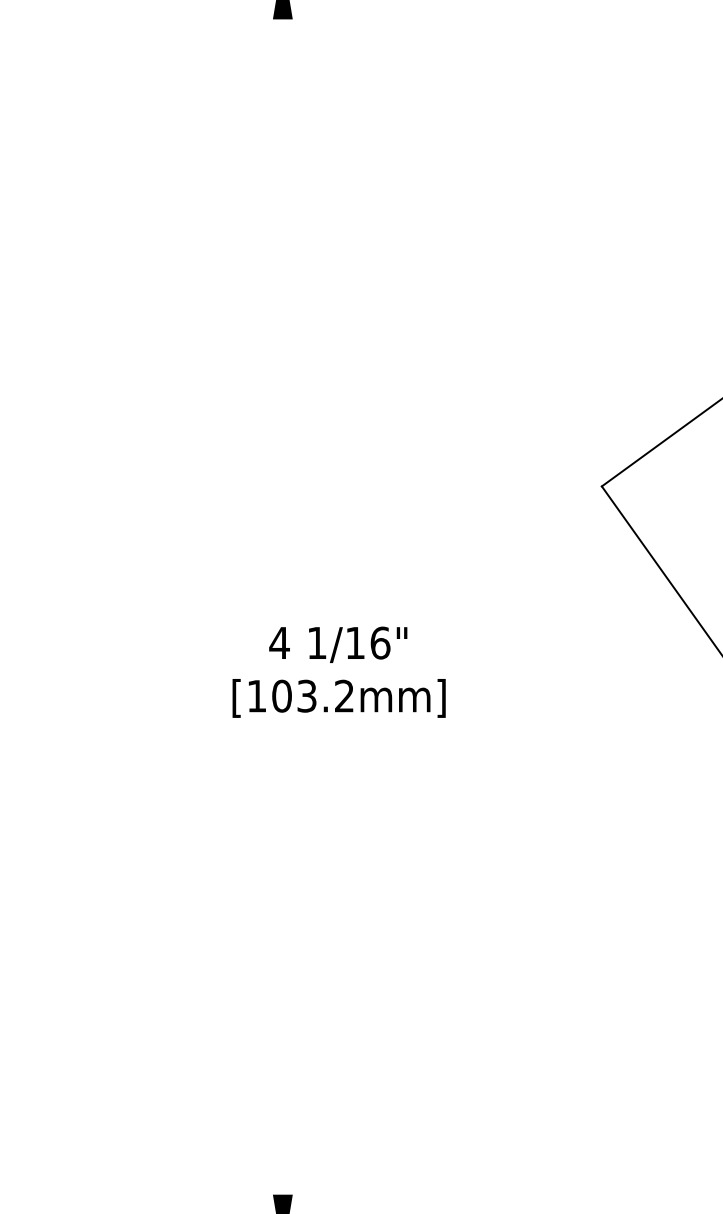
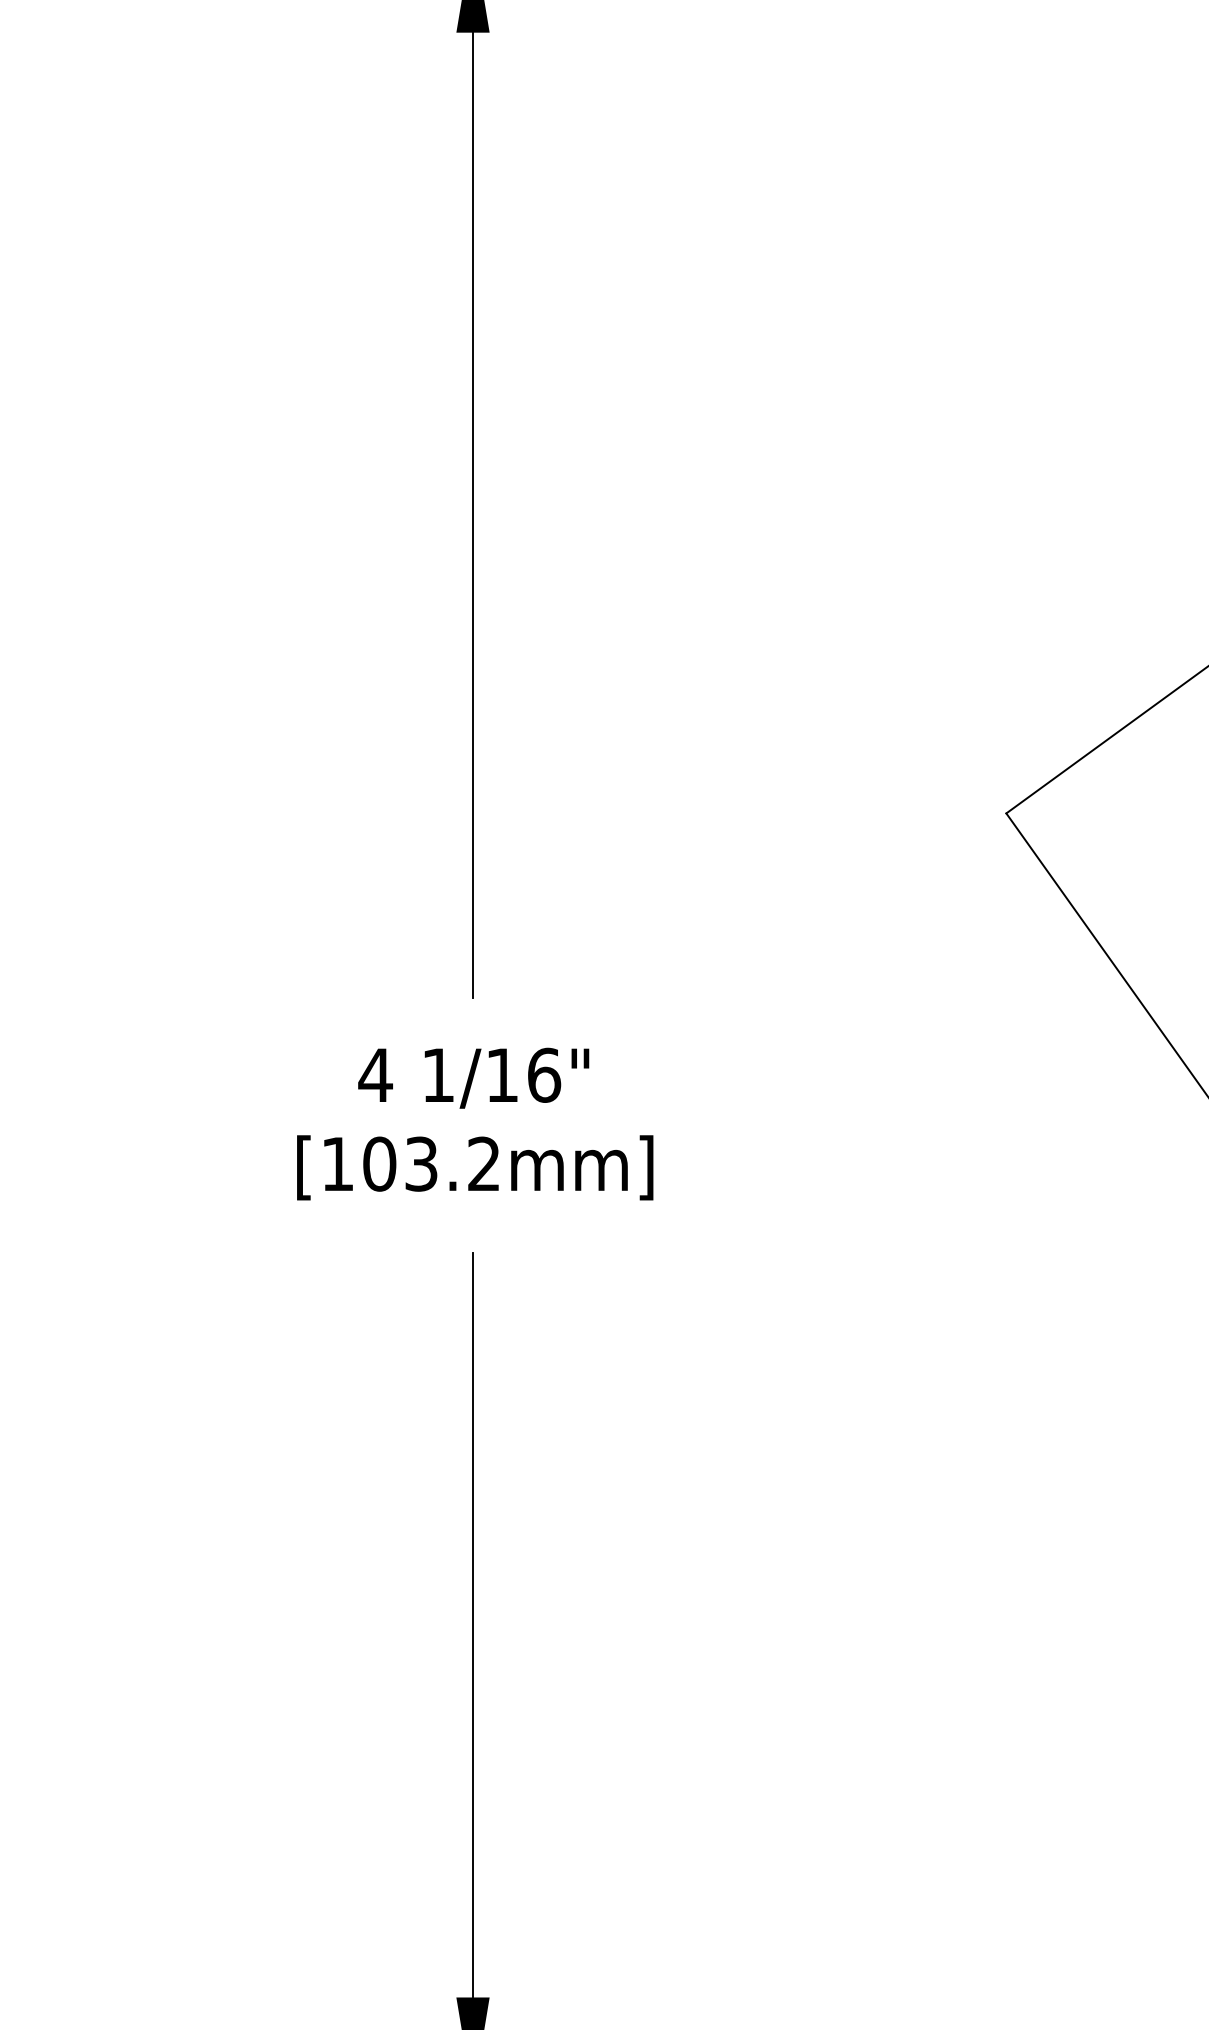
line: (282, 307) -> (472, 514), added
text: (338, 671) -> (474, 1122), moved
line: (282, 971) -> (472, 1624), added

